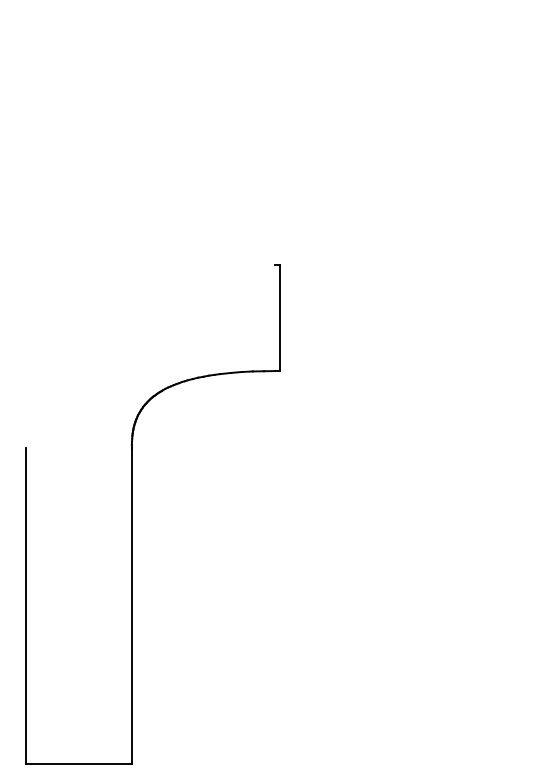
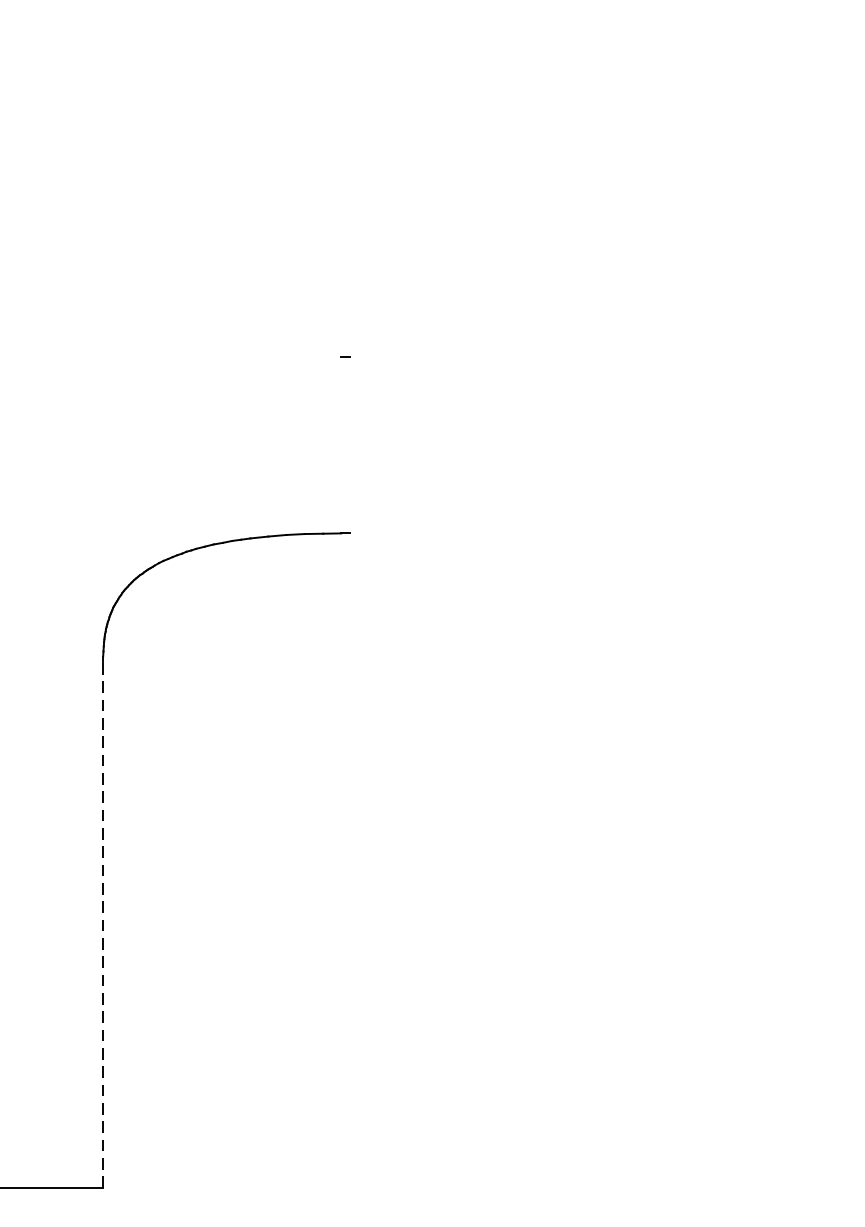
line: (279, 318) -> (349, 445), removed
line: (131, 605) -> (102, 923), solid -> dashed

